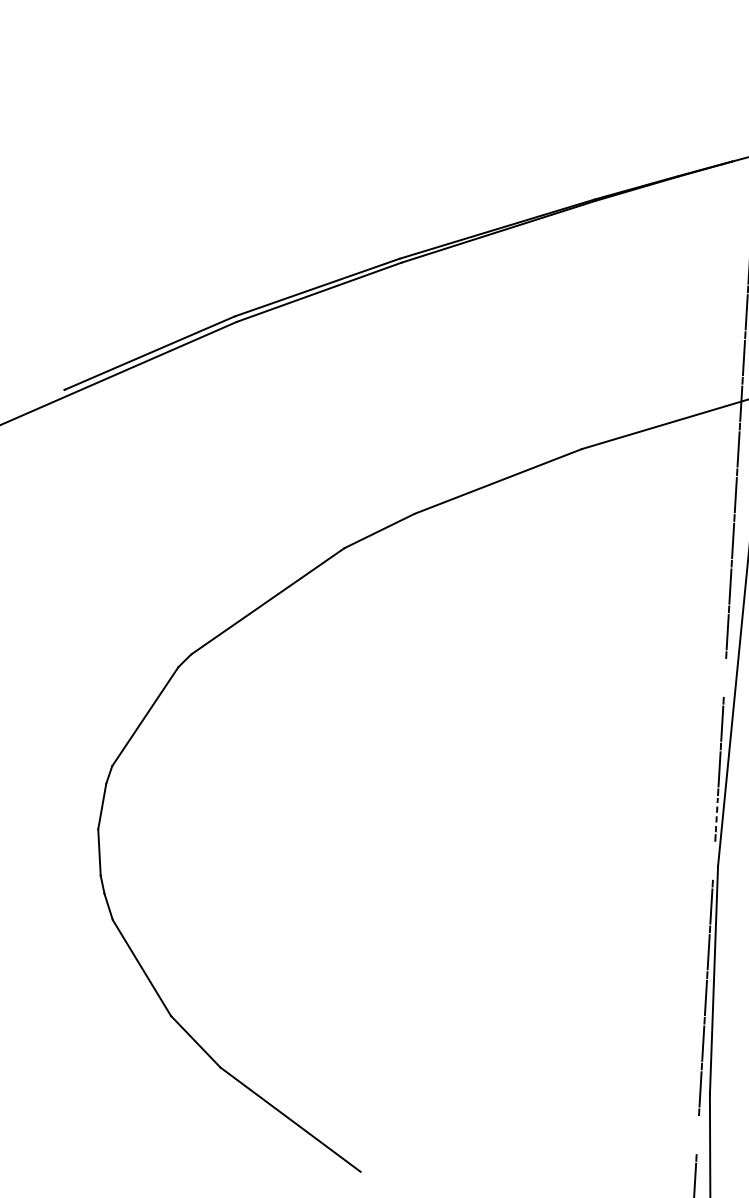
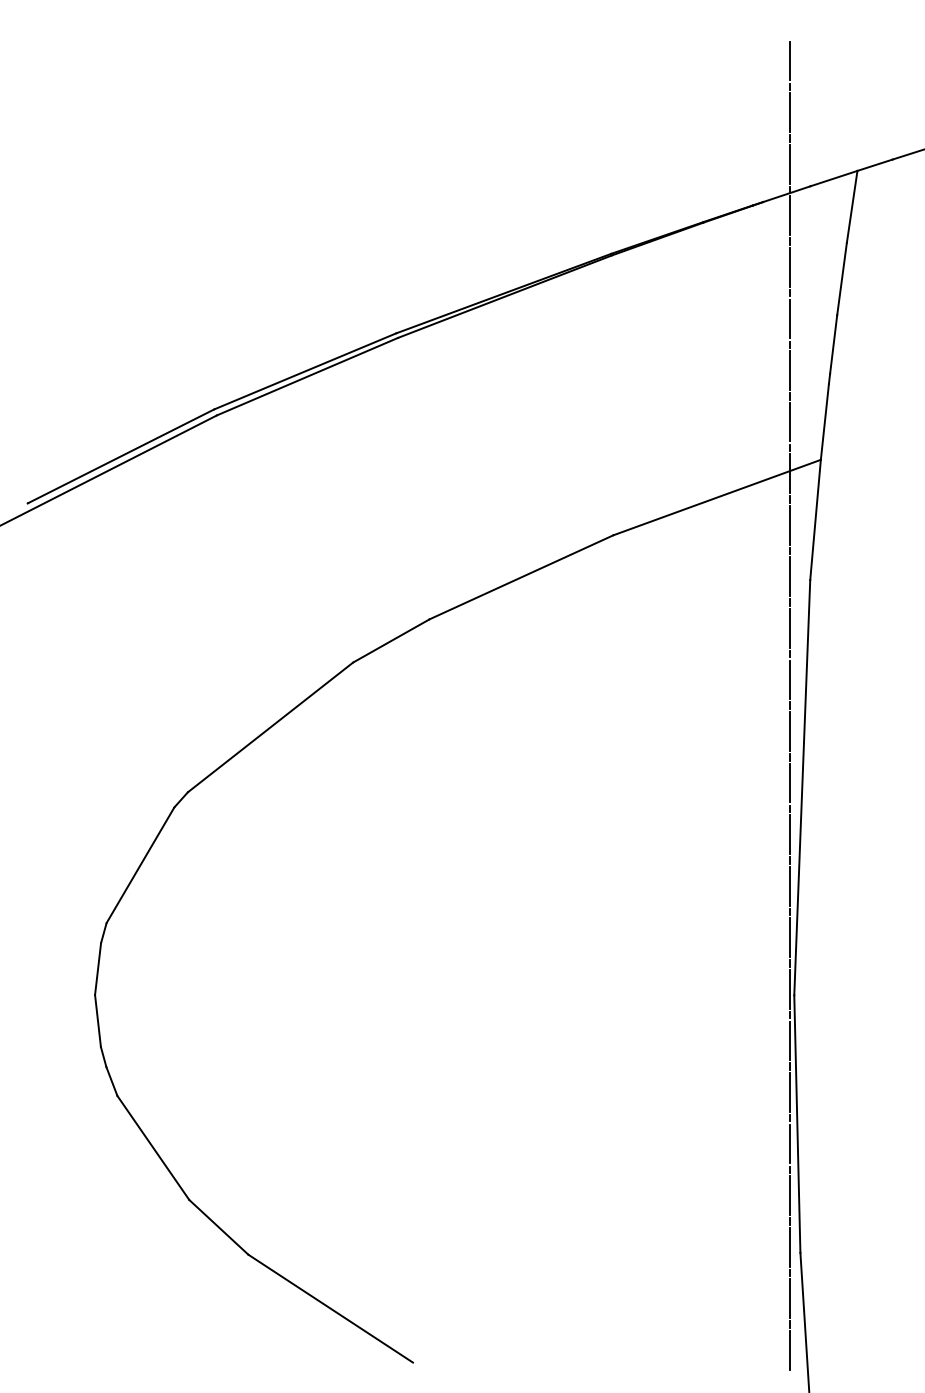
line: (725, 677) -> (789, 782), added
line: (716, 814) -> (789, 937), dashed -> solid
line: (714, 860) -> (789, 989), added
line: (697, 1134) -> (789, 1298), added

